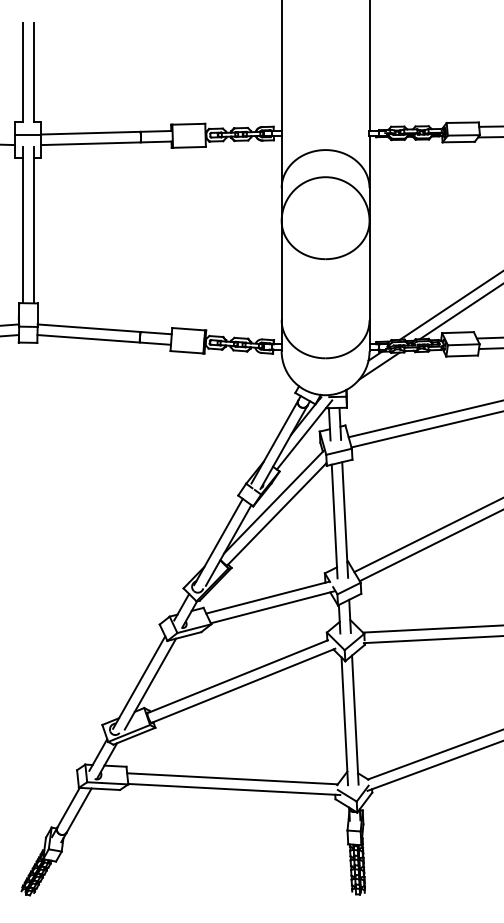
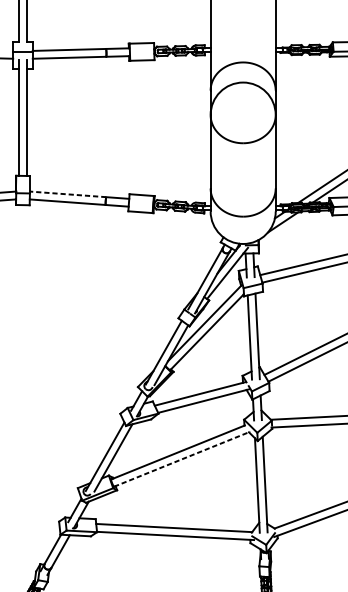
line: (89, 328) -> (68, 194), solid -> dashed
line: (243, 685) -> (182, 458), solid -> dashed

